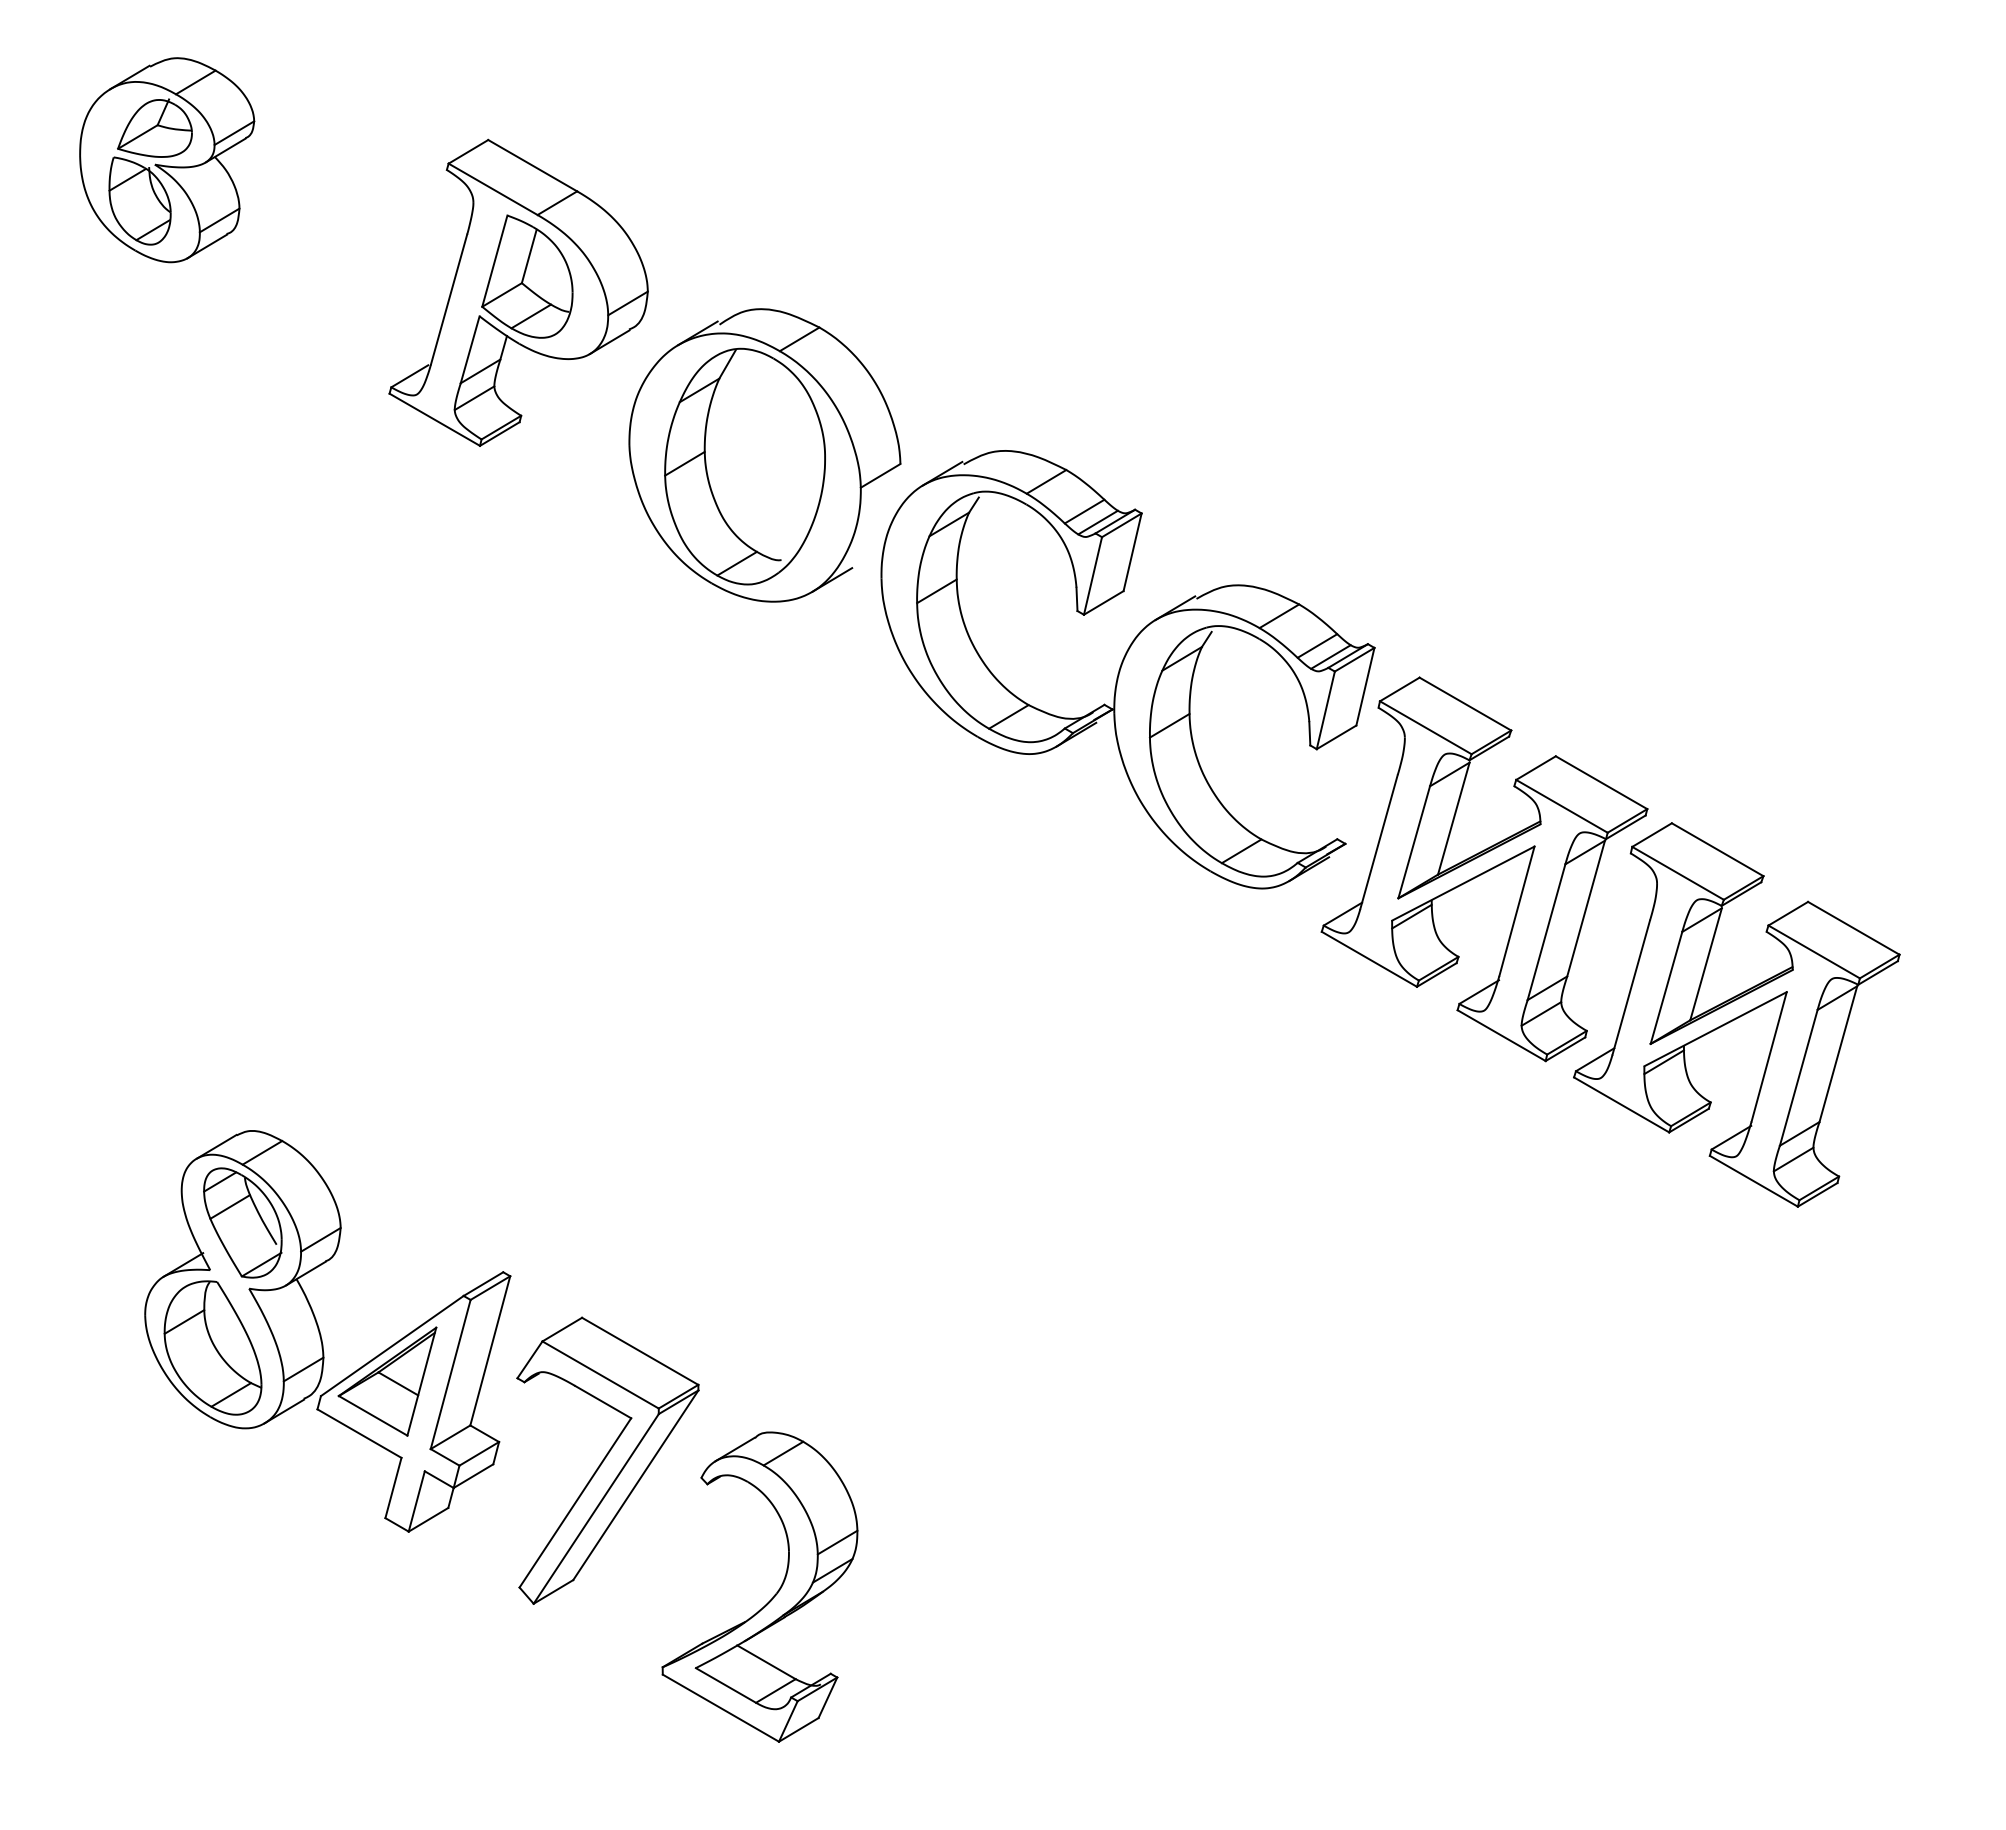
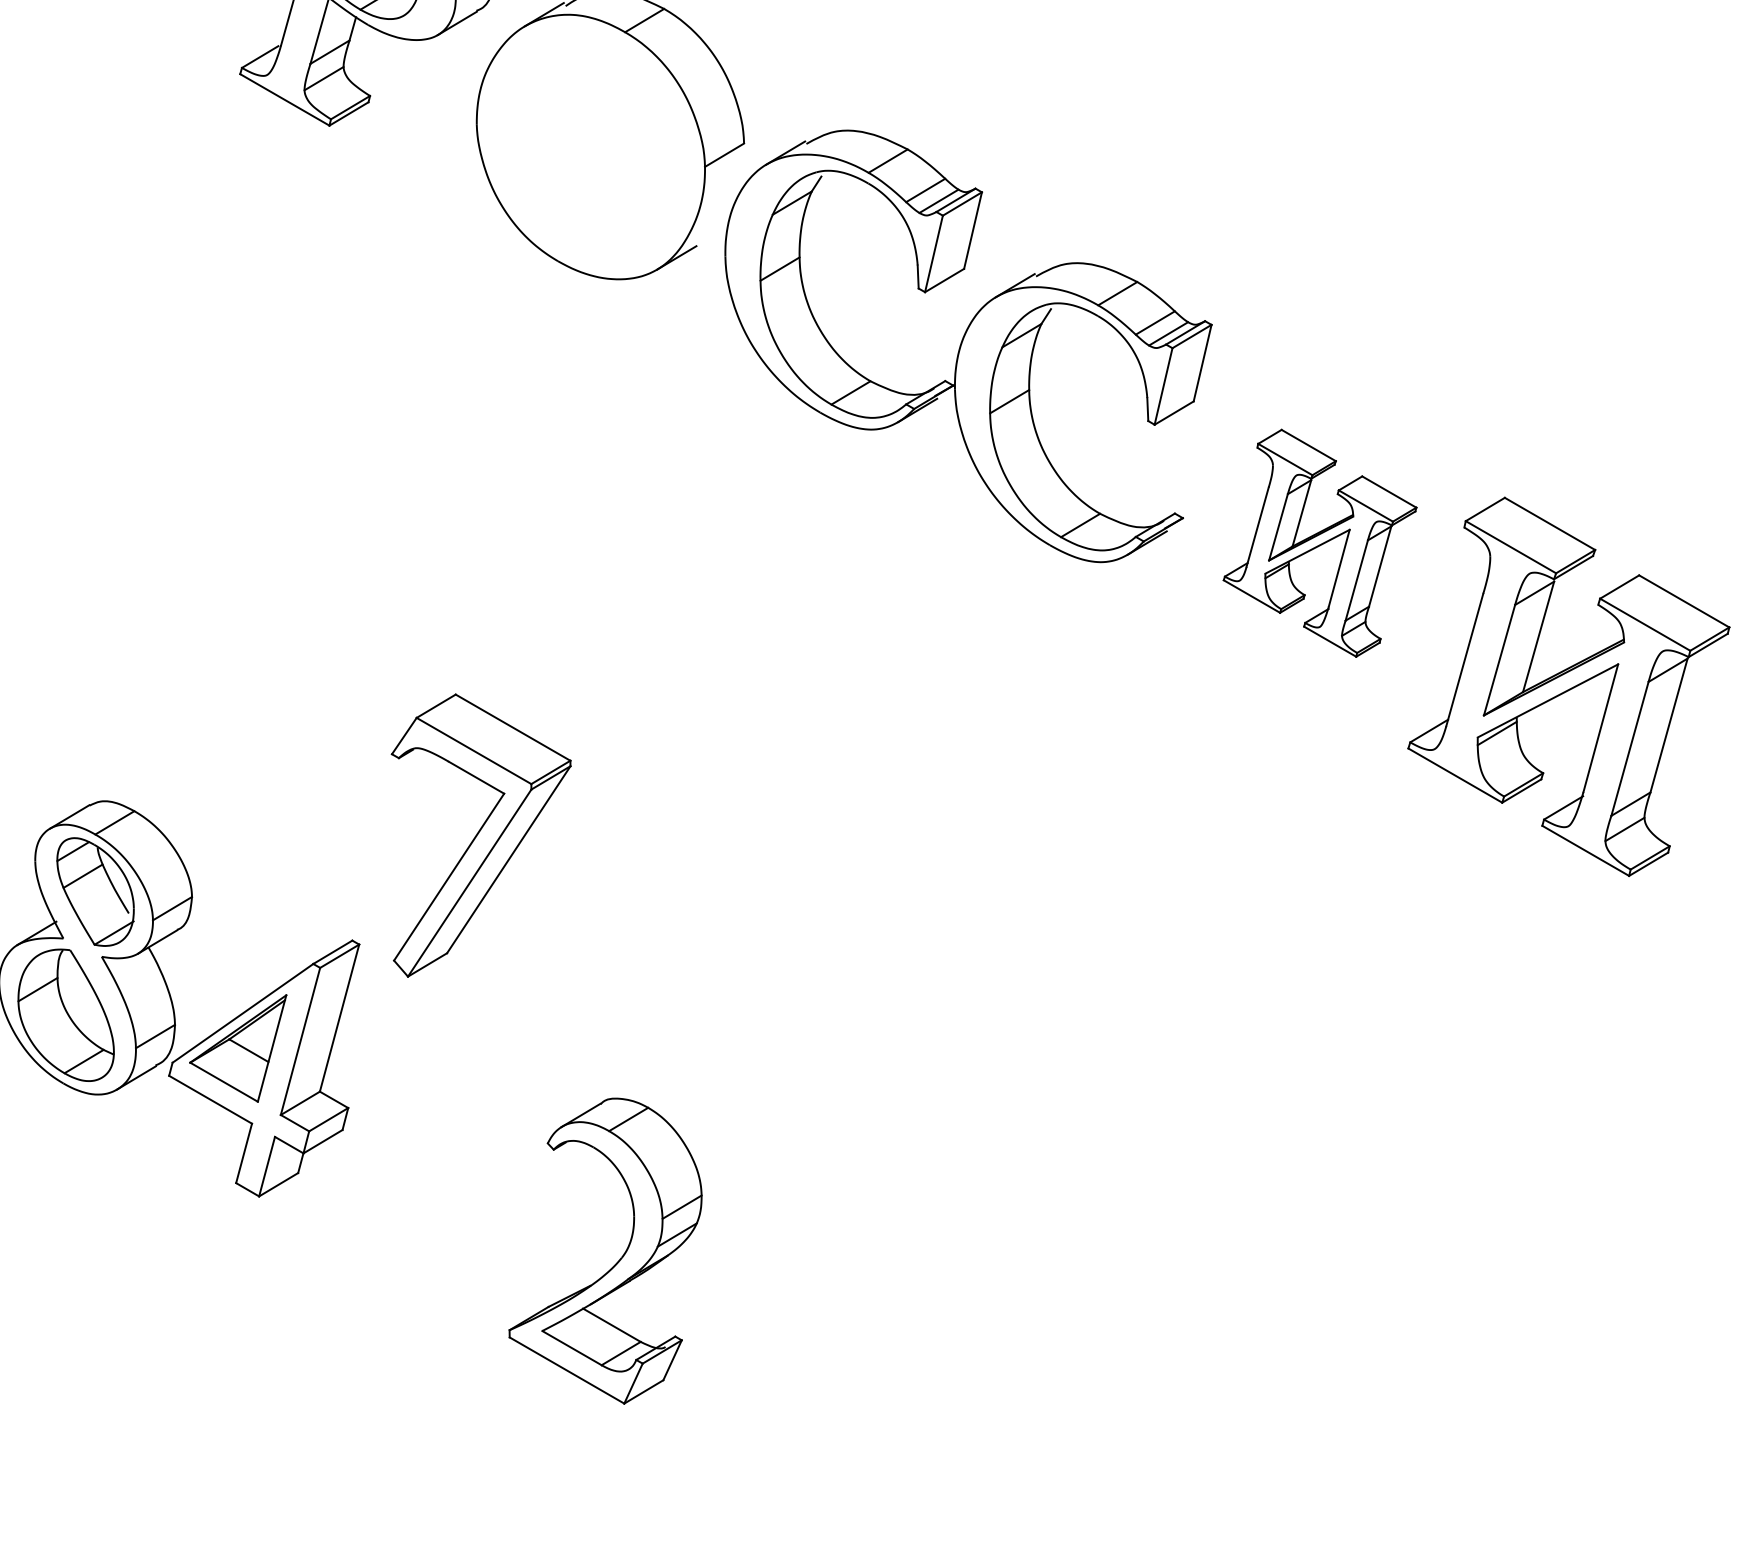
part: (744, 466) -> (590, 145), removed
part: (1484, 869) -> (1320, 543), size x0.6
part: (607, 1460) -> (480, 835), moved

